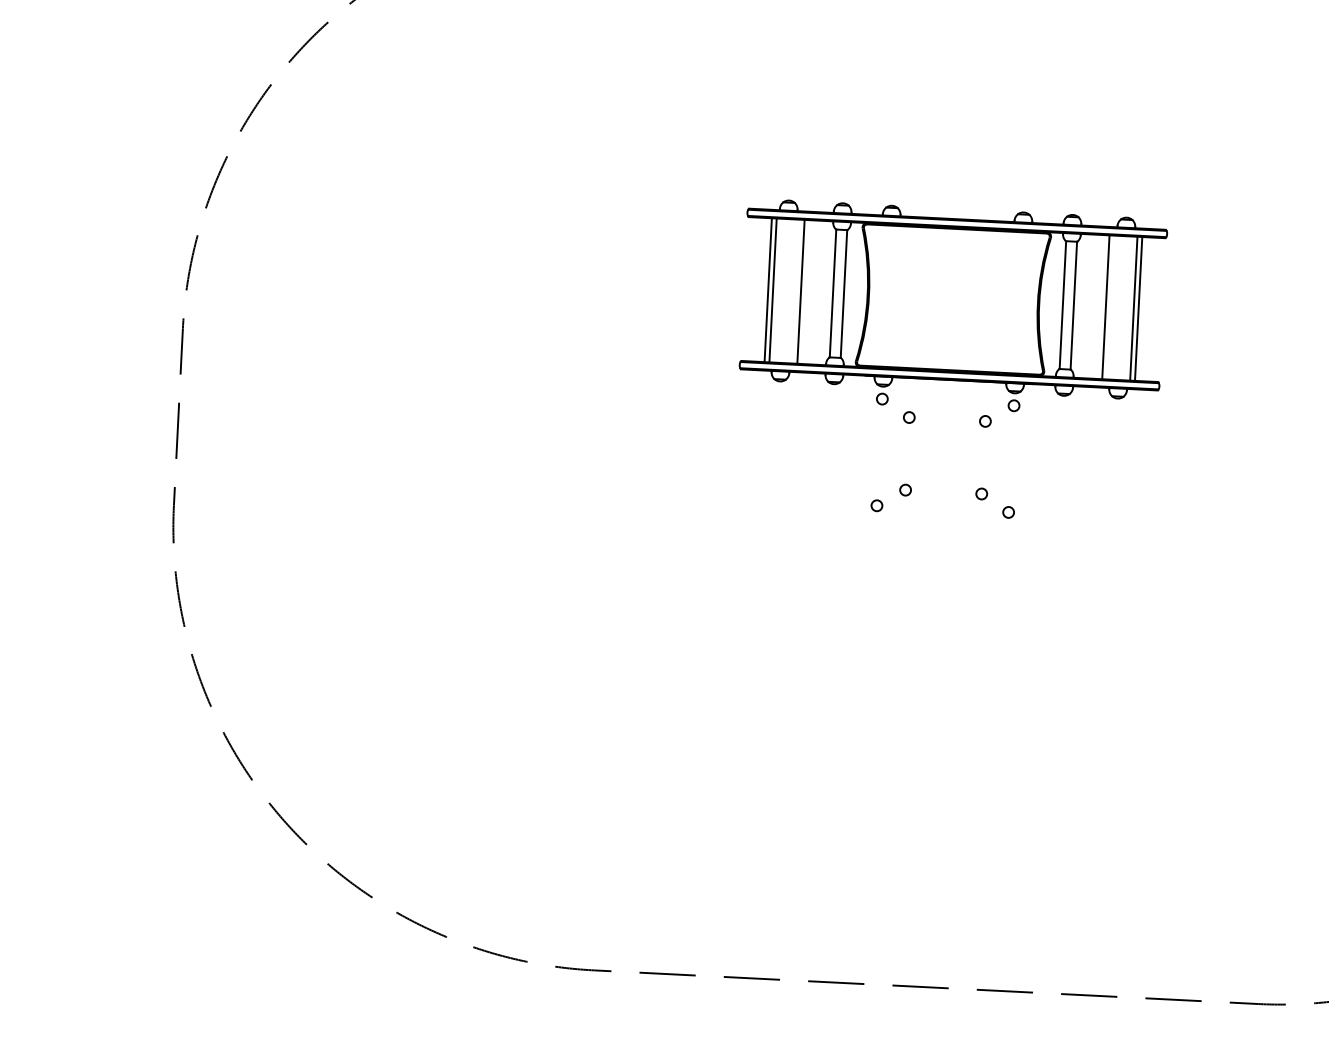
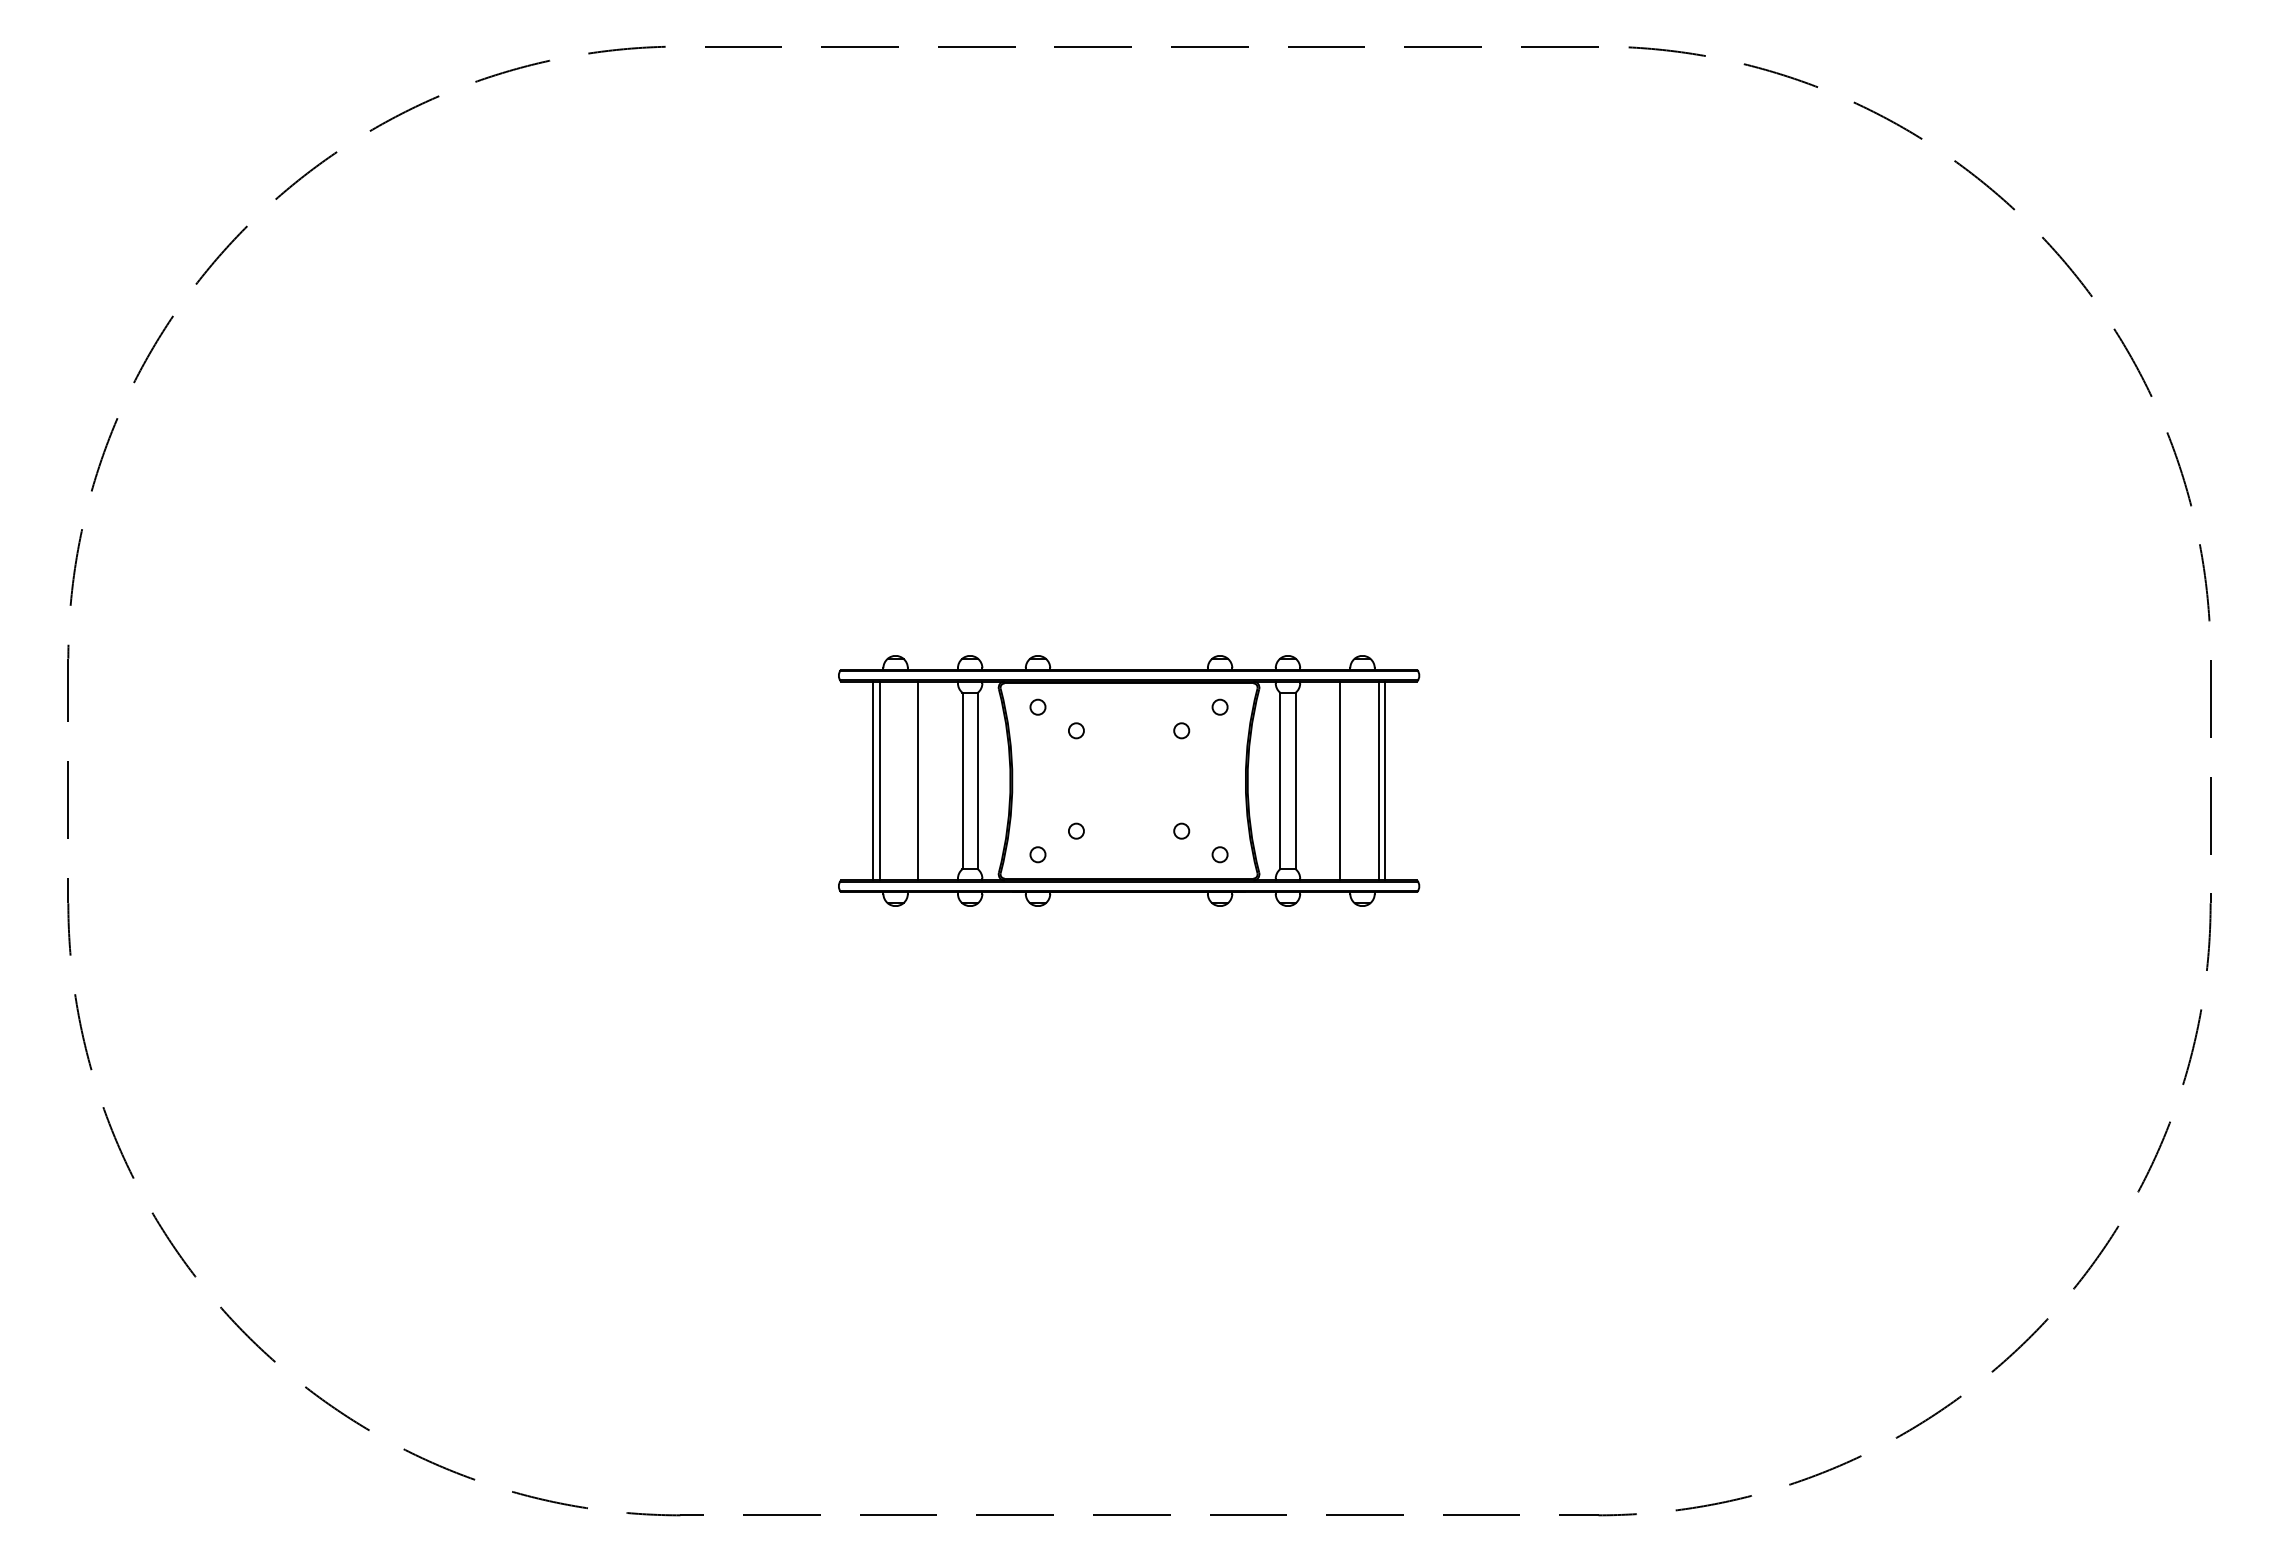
part: (953, 299) -> (1129, 780), moved

